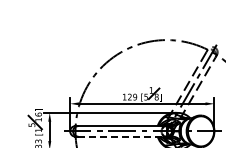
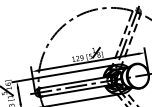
line: (123, 136) -> (77, 90), dashed -> solid

